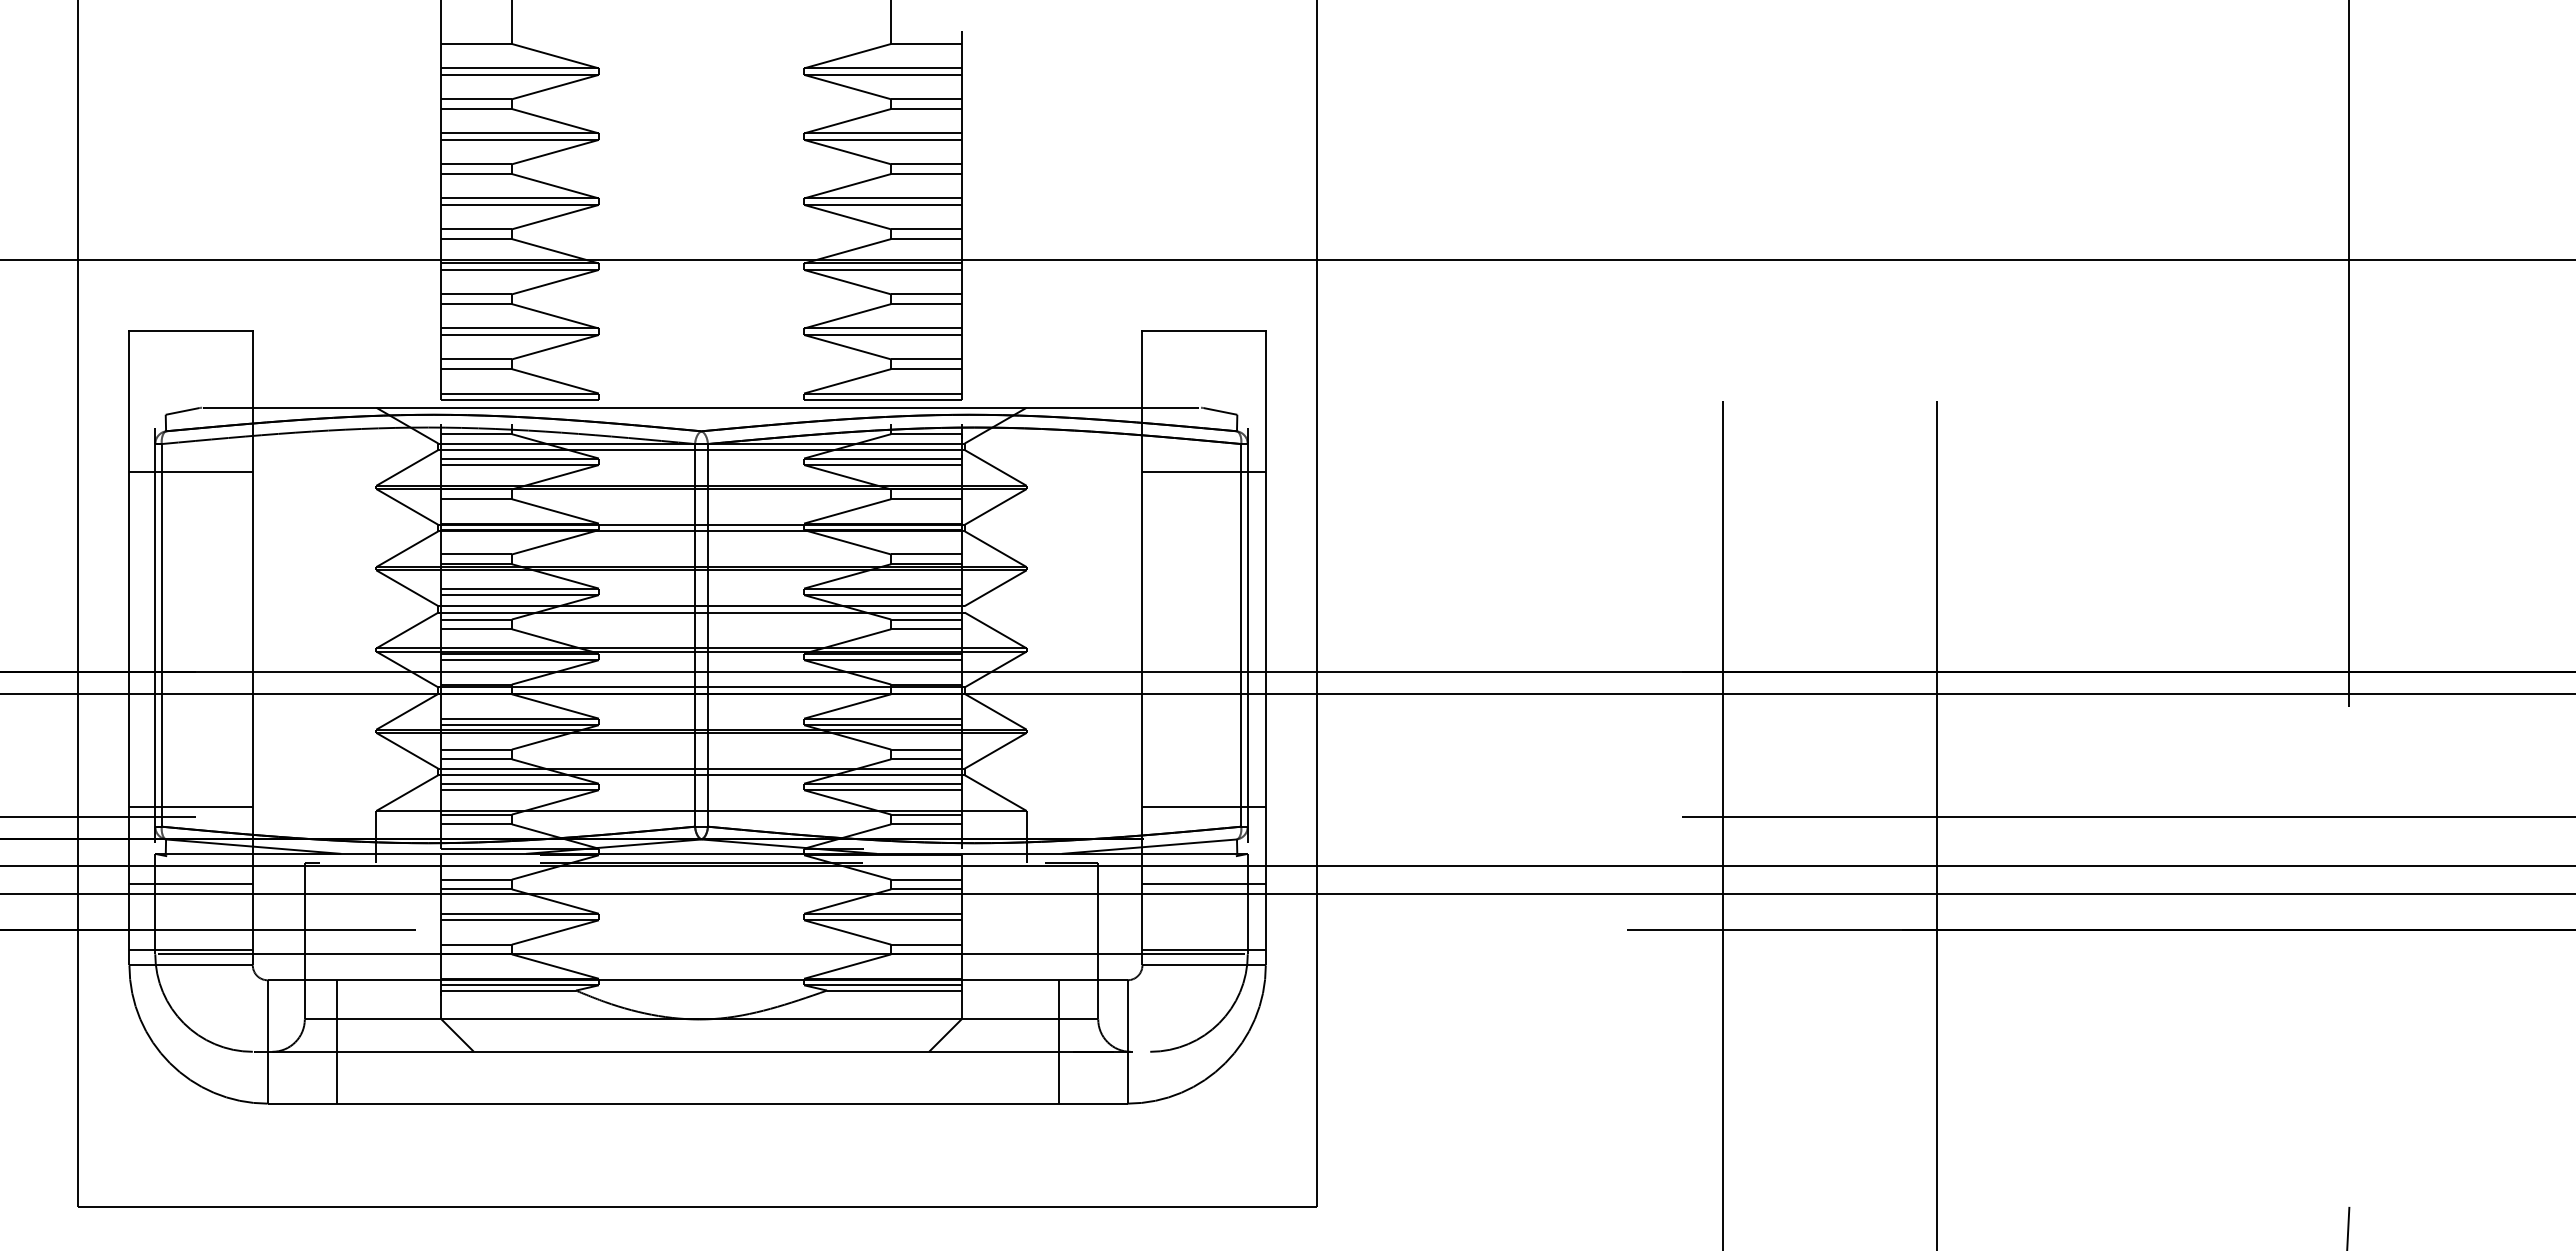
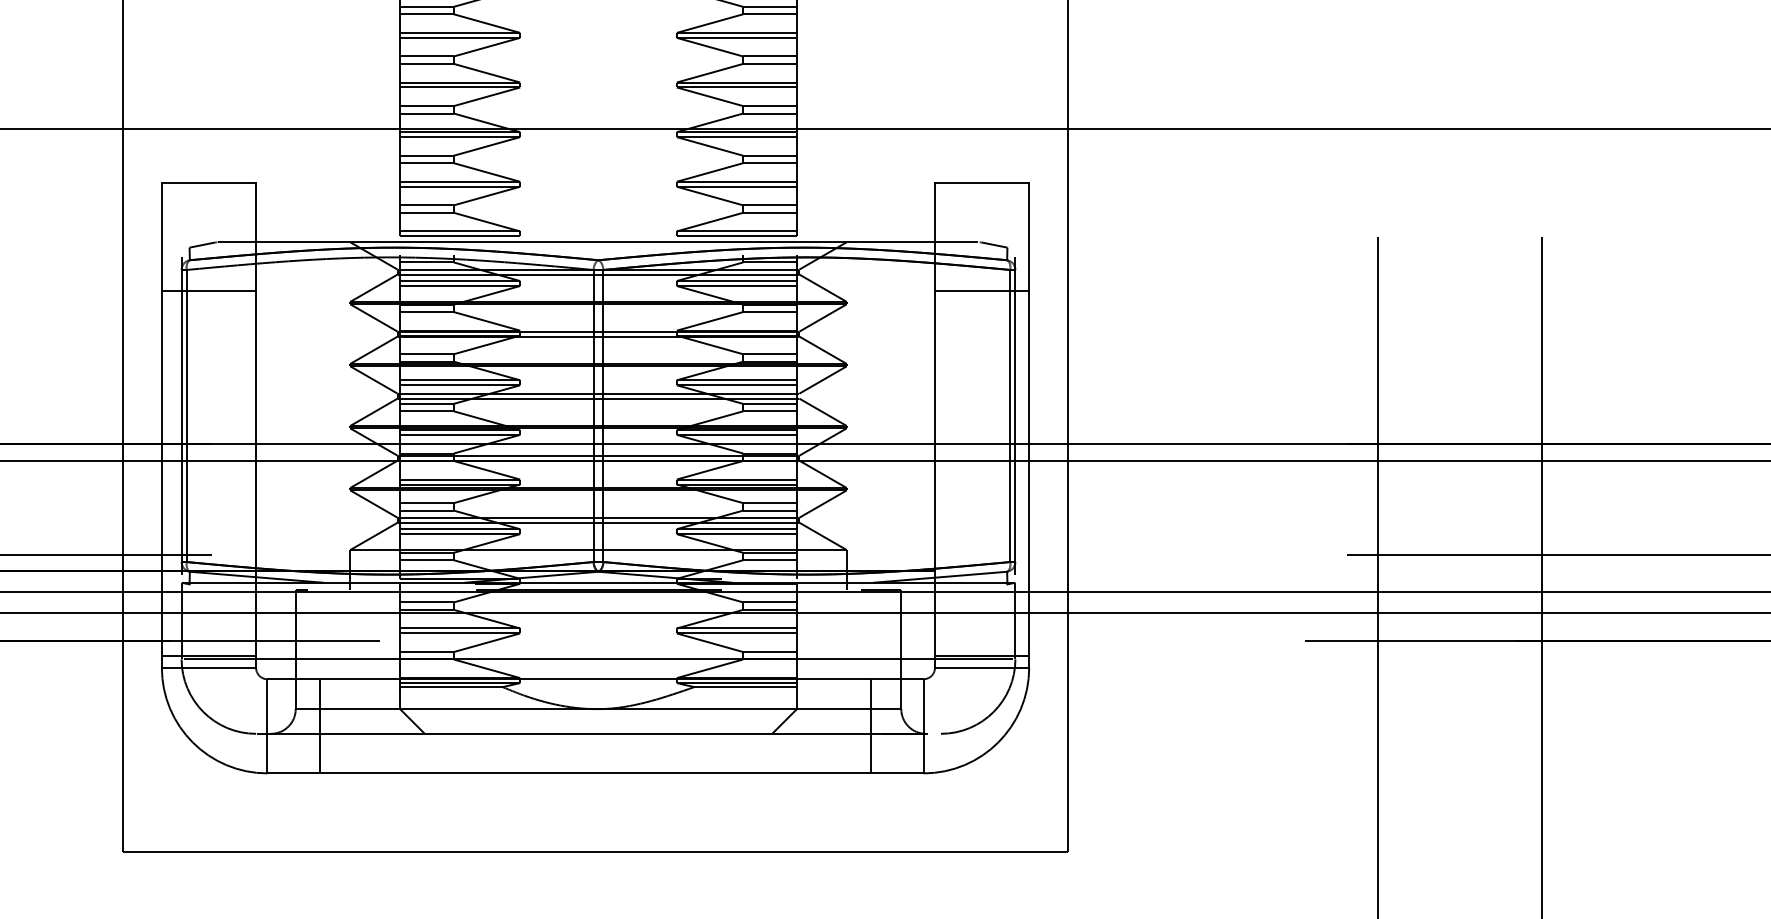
line: (190, 807) -> (208, 547), removed
line: (1203, 807) -> (981, 547), removed
line: (190, 883) -> (208, 605), removed
line: (1203, 883) -> (981, 605), removed

